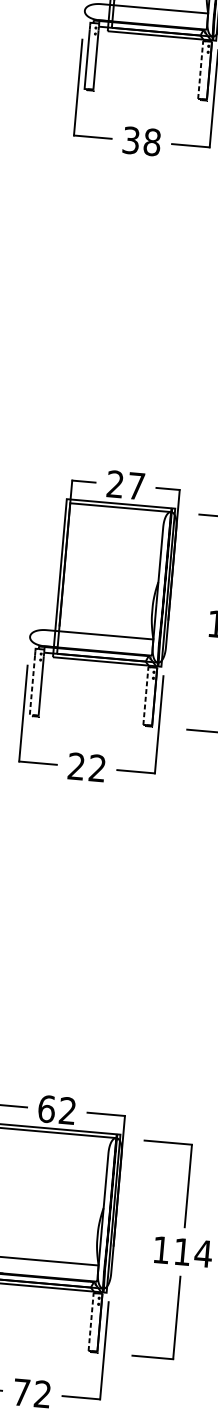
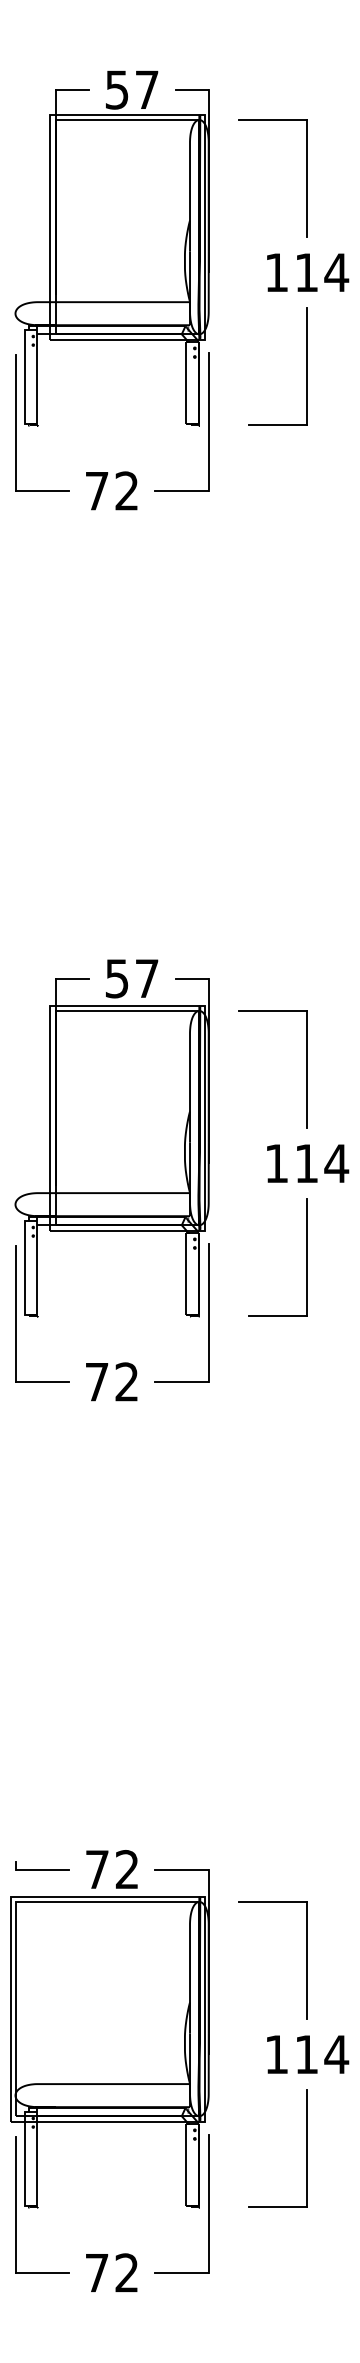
line: (200, 69) -> (186, 382), dashed -> solid
text: (141, 140) -> (111, 490), 38 -> 72
text: (114, 484) -> (116, 978), 27 -> 57
line: (31, 690) -> (24, 1280), dashed -> solid
line: (146, 695) -> (186, 1273), dashed -> solid
text: (76, 766) -> (96, 1381), 22 -> 72
text: (46, 1109) -> (97, 1869), 62 -> 72
line: (91, 1321) -> (186, 2164), dashed -> solid

